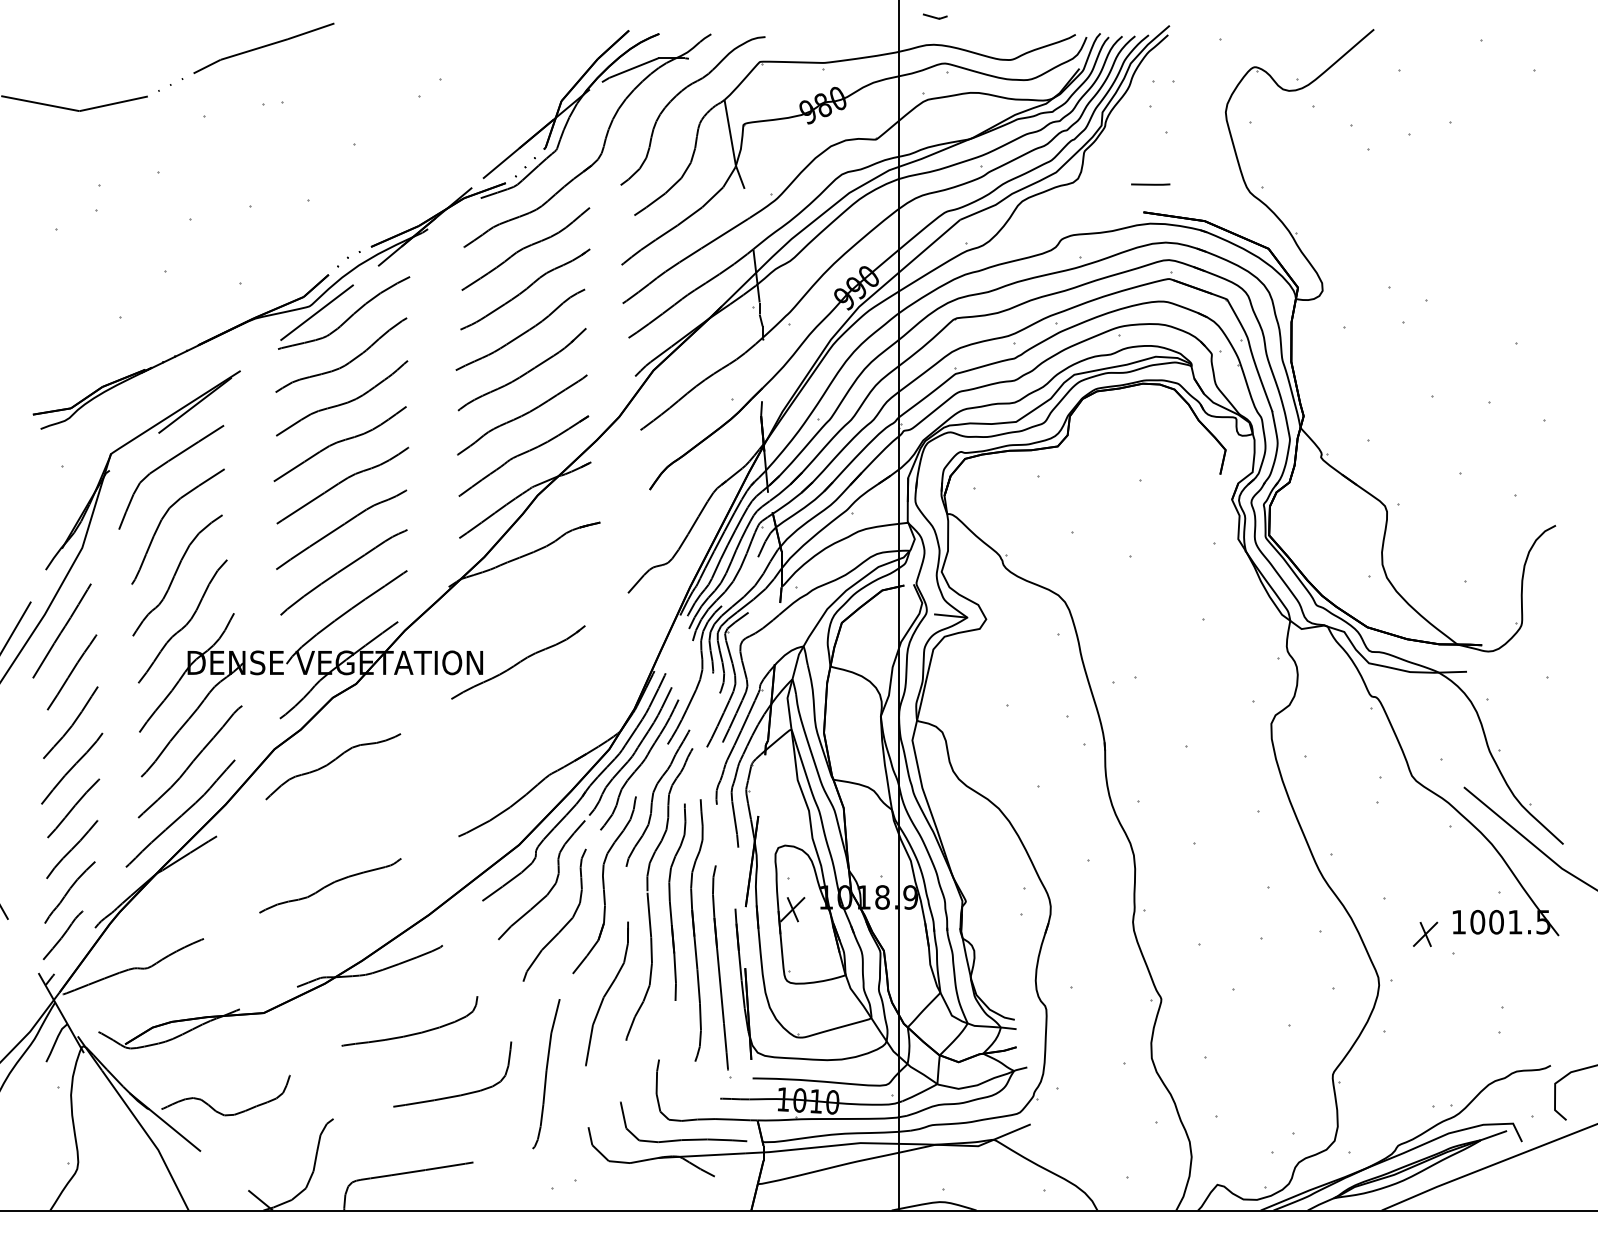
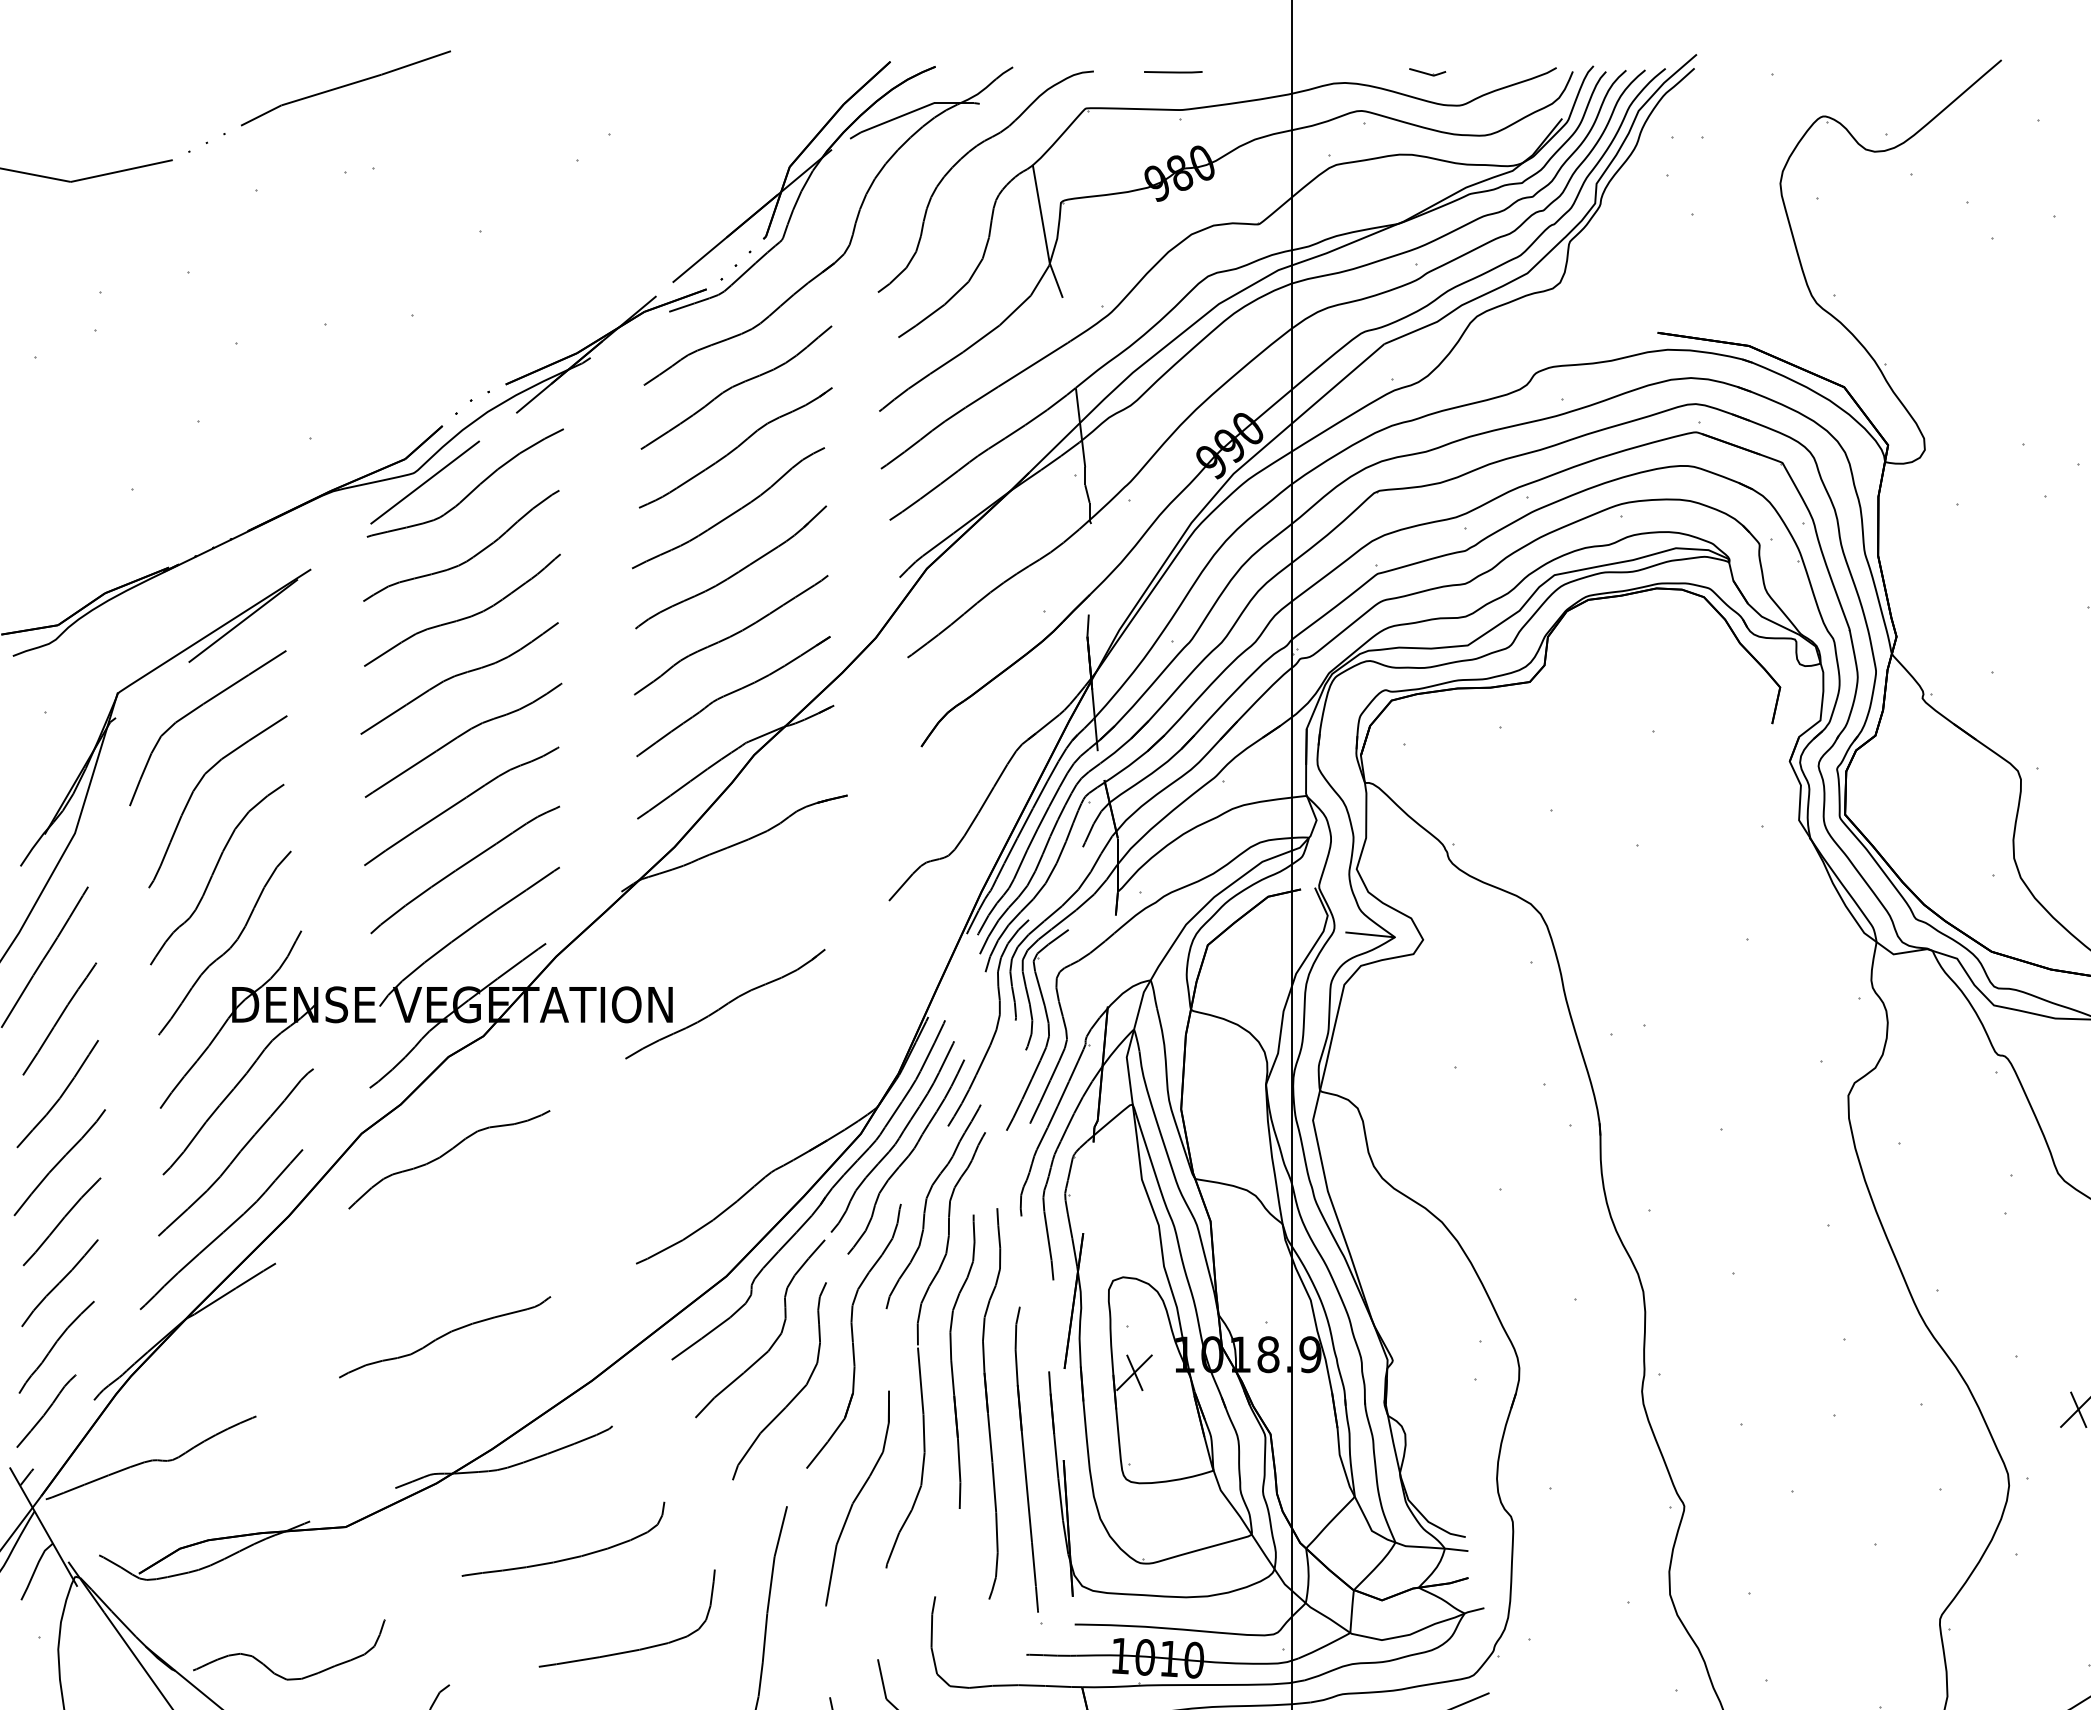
part: (934, 16) -> (1426, 72), moved
line: (1150, 184) -> (1172, 72), moved

